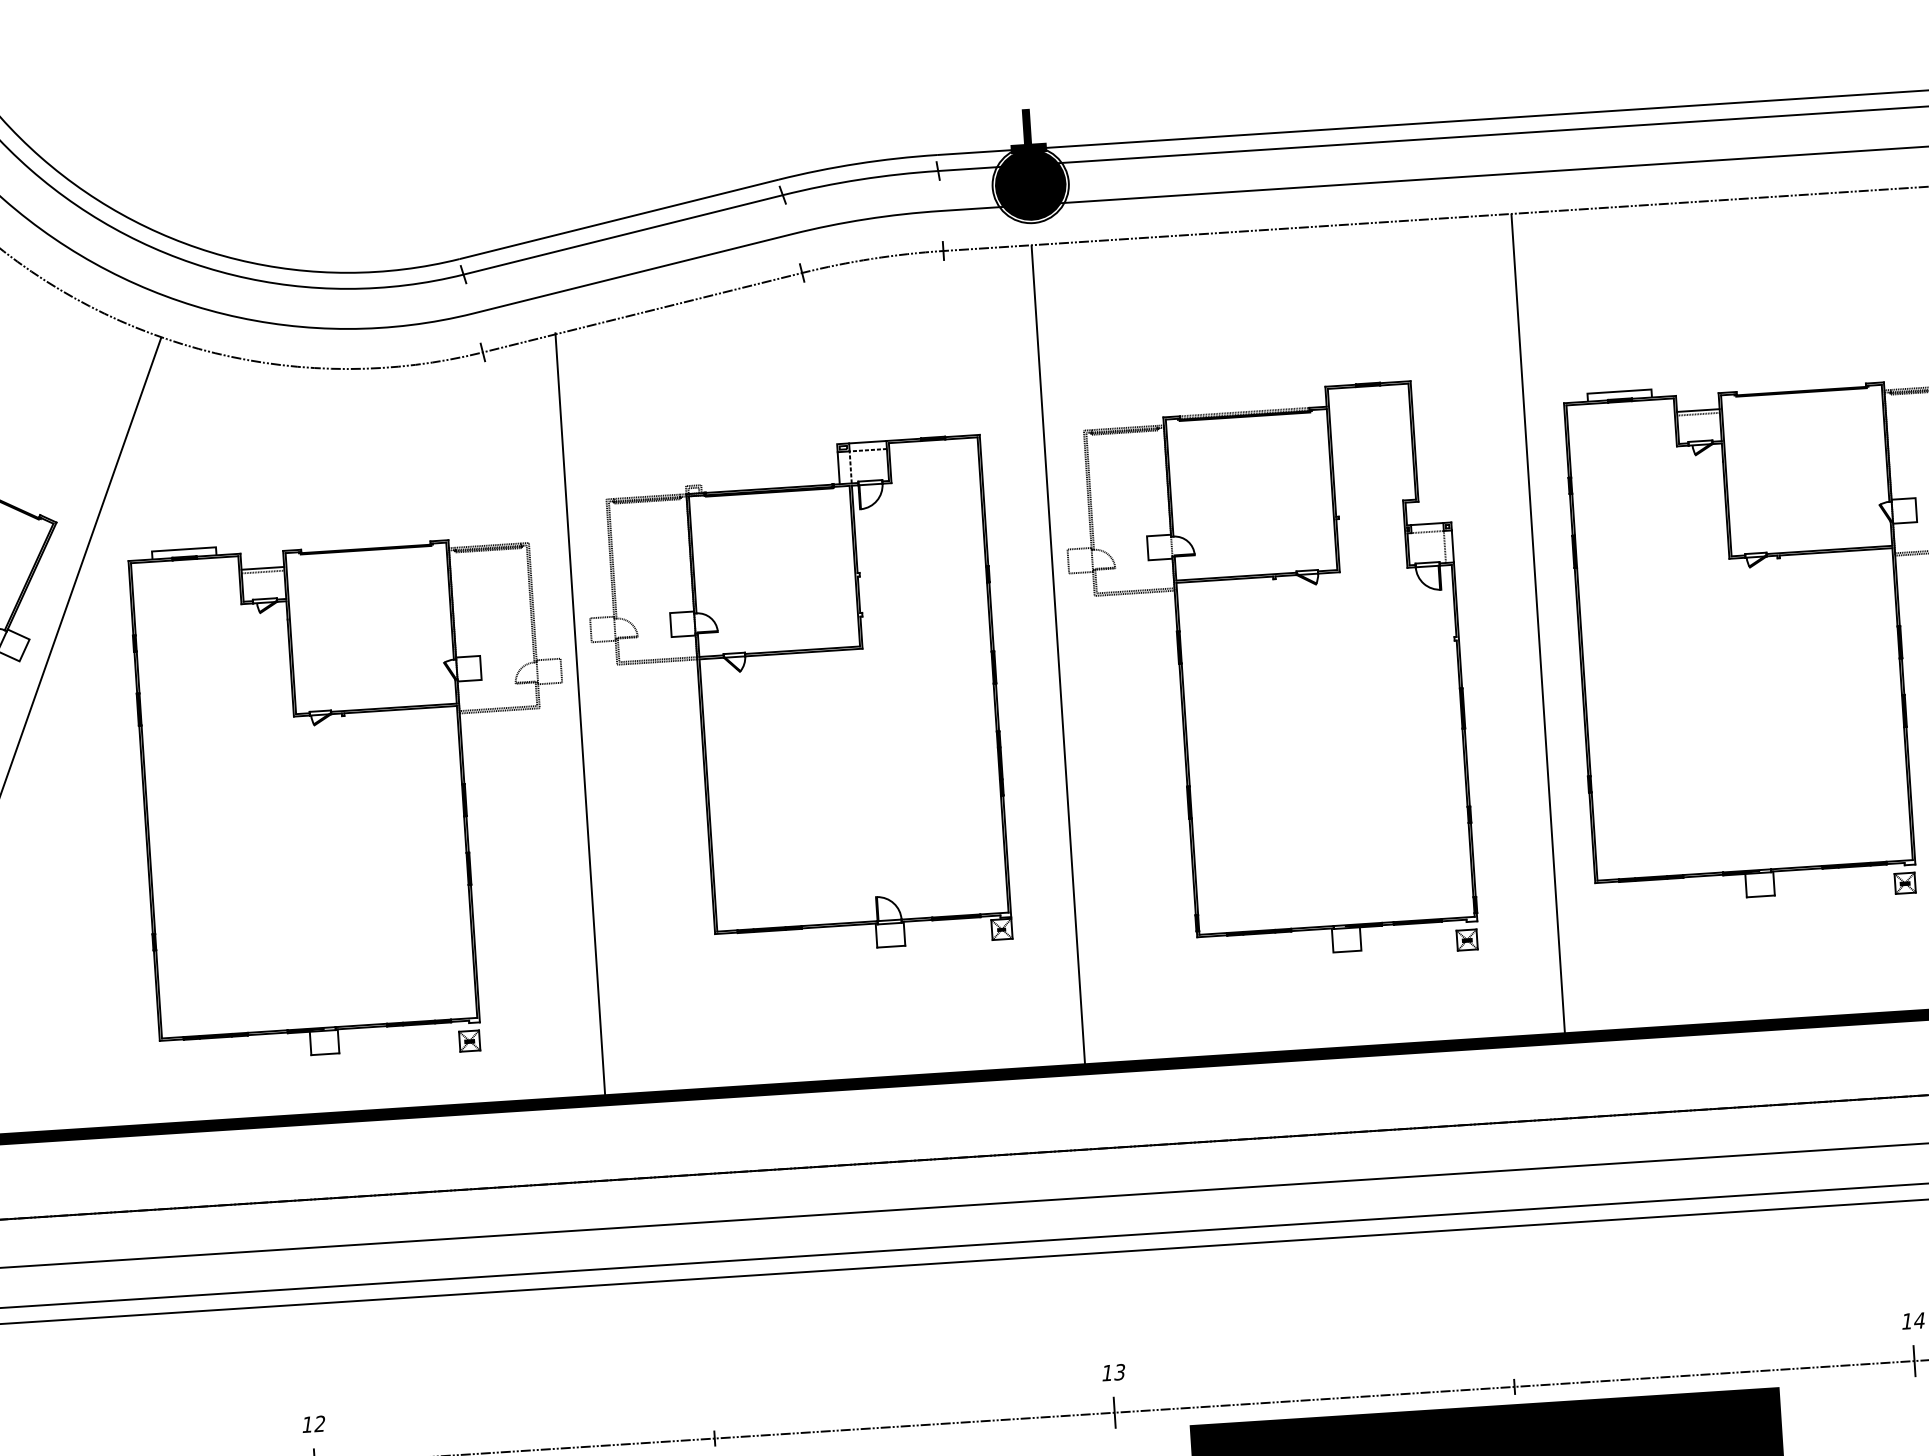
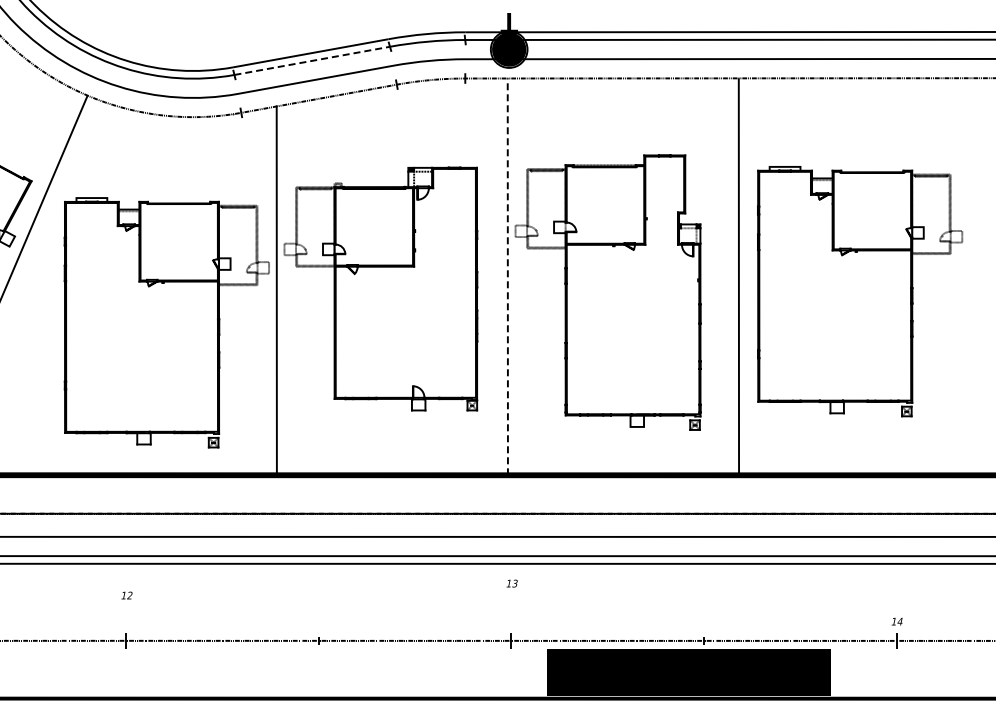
line: (623, 234) -> (312, 60), solid -> dashed
line: (1057, 656) -> (507, 276), solid -> dashed
text: (1112, 1372) -> (511, 583), moved
text: (312, 1424) -> (126, 595), moved

